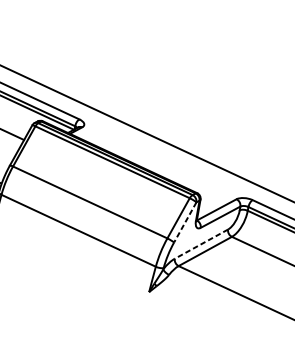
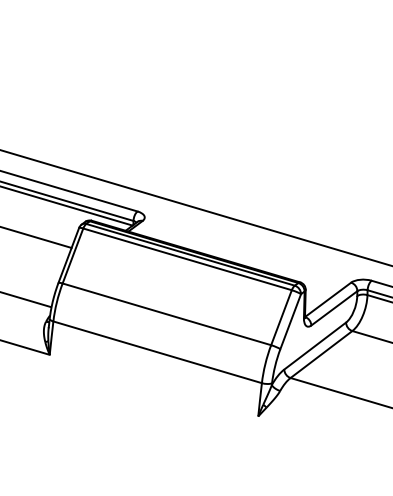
line: (185, 223) -> (290, 322), dashed -> solid
line: (201, 244) -> (315, 346), dashed -> solid

